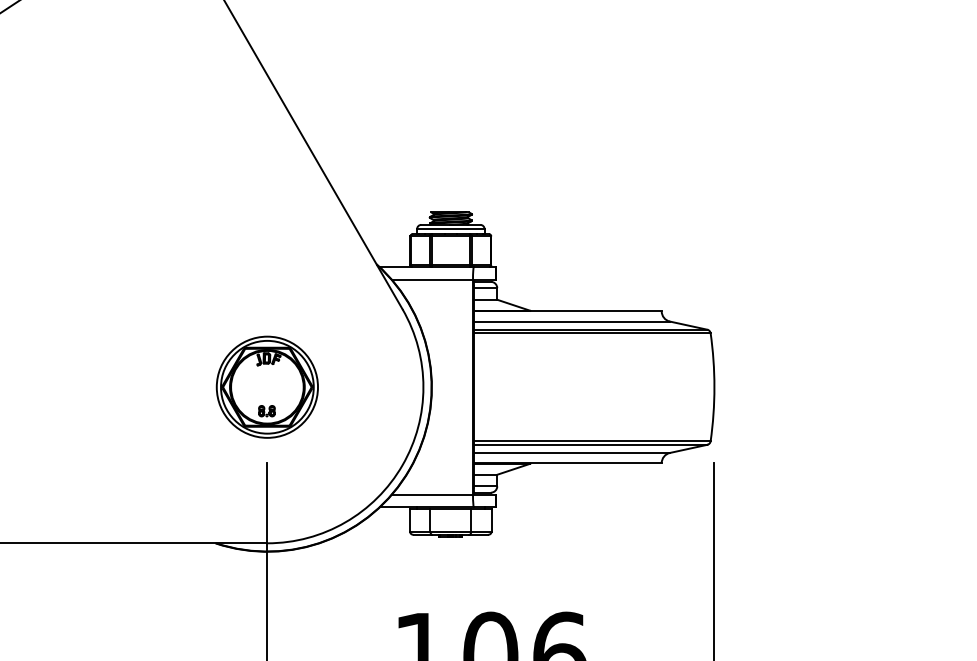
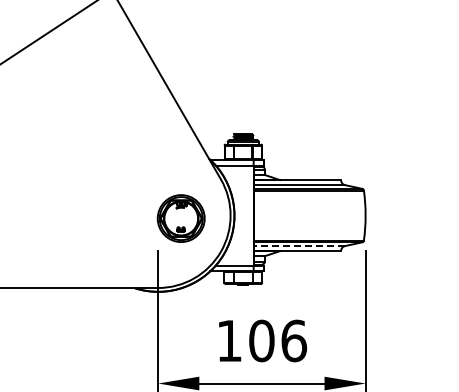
part: (265, 387) -> (180, 218), moved
line: (571, 453) -> (299, 246), solid -> dashed

